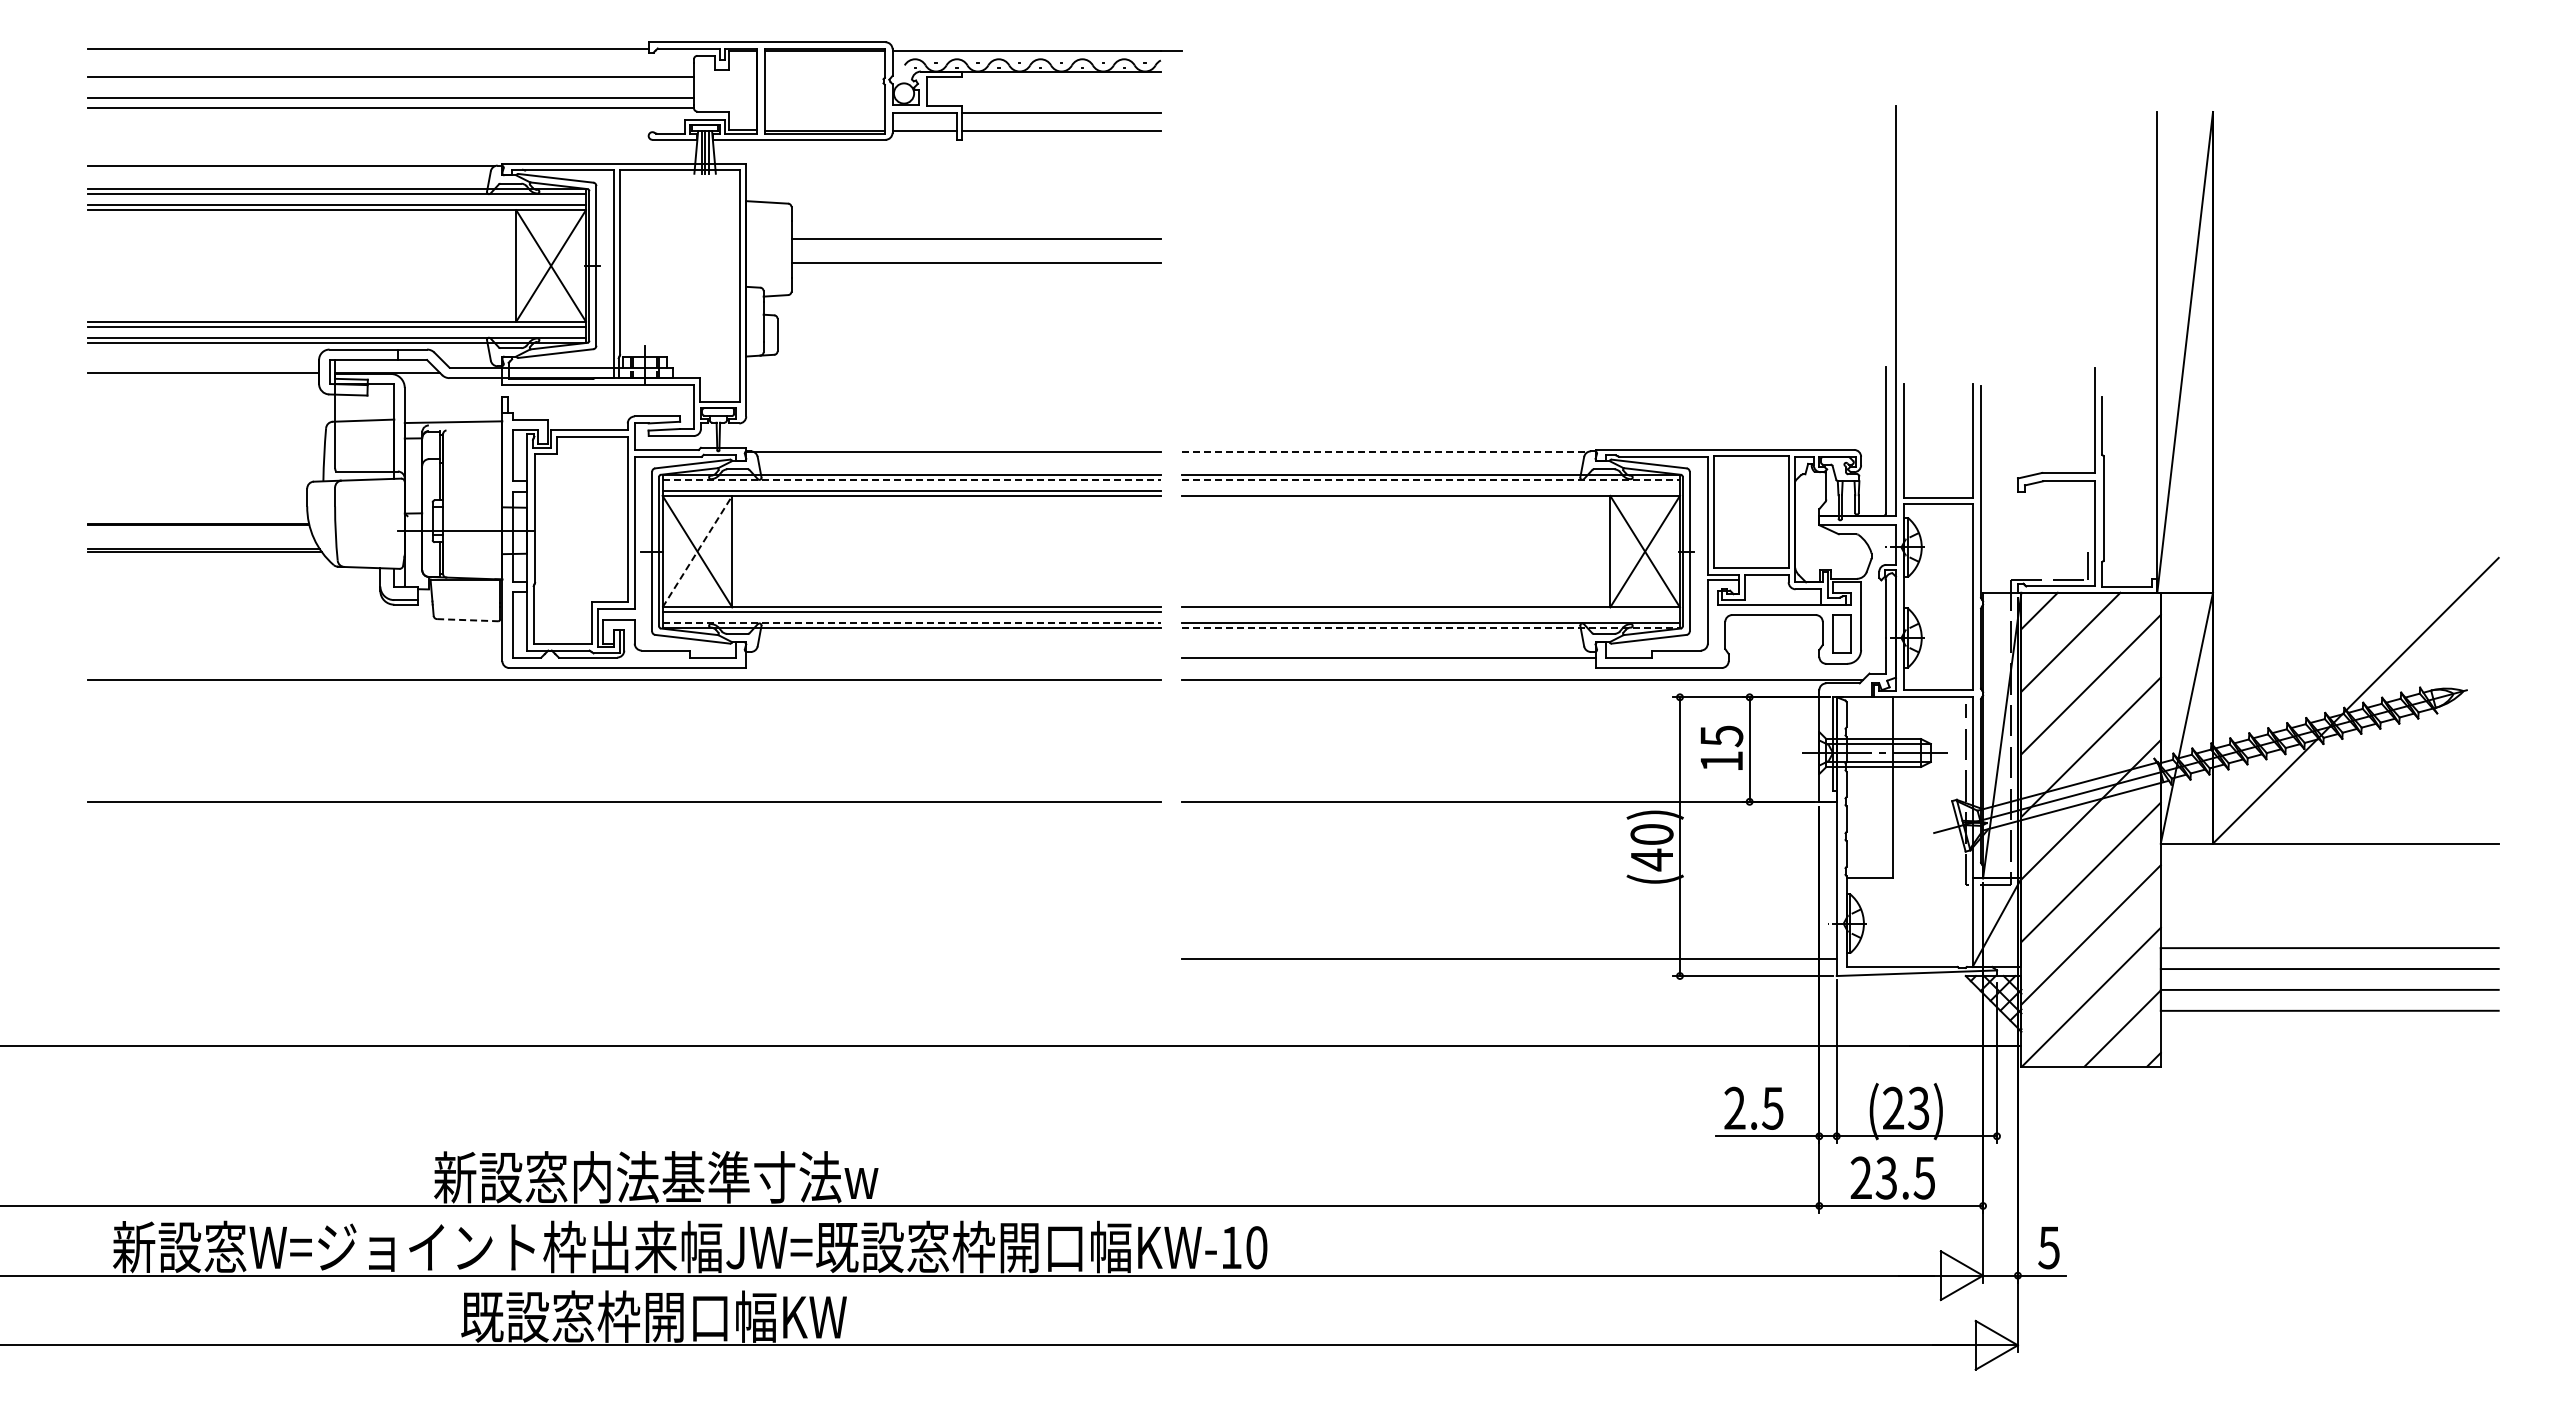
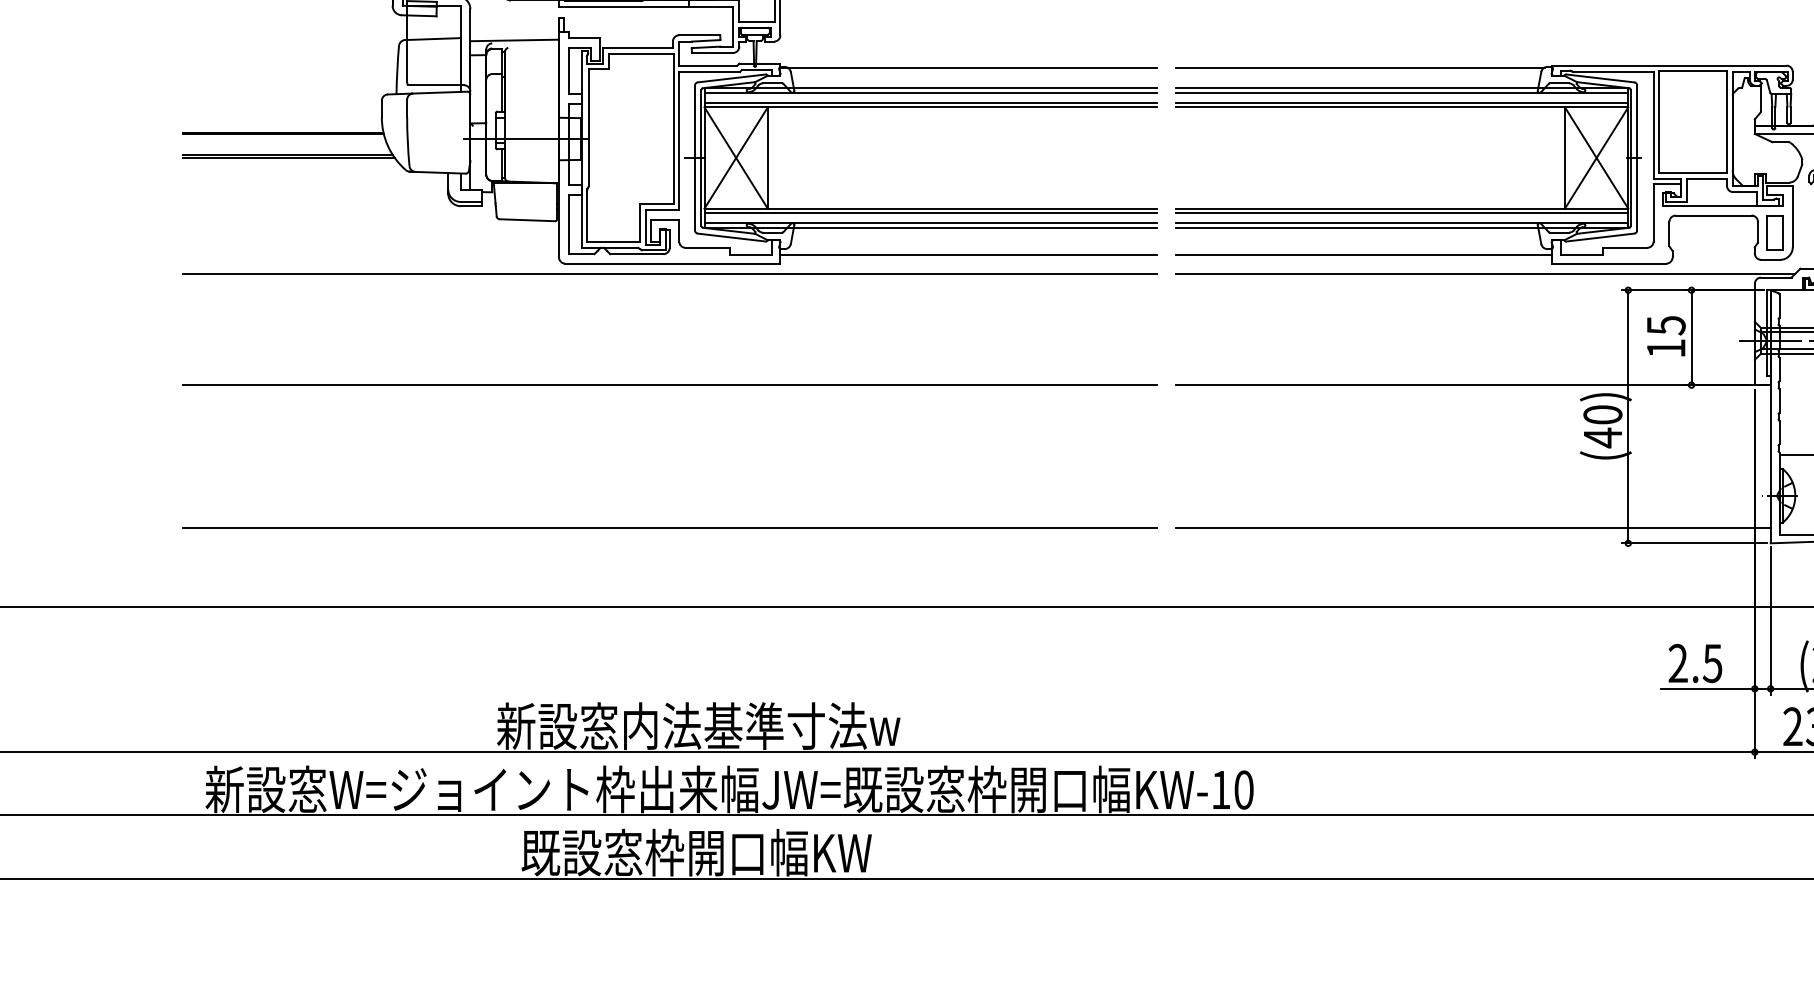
line: (1385, 452) -> (1360, 67), dashed -> solid
line: (912, 479) -> (931, 92), dashed -> solid
line: (1431, 479) -> (1402, 92), dashed -> solid
line: (1430, 491) -> (1401, 103), added
line: (697, 551) -> (736, 157), dashed -> solid
line: (1430, 612) -> (1401, 213), added
line: (467, 620) -> (527, 220), dashed -> solid
line: (912, 623) -> (931, 223), dashed -> solid
line: (1431, 628) -> (1402, 227), dashed -> solid
line: (953, 658) -> (968, 255), added
line: (623, 958) -> (669, 527), added

